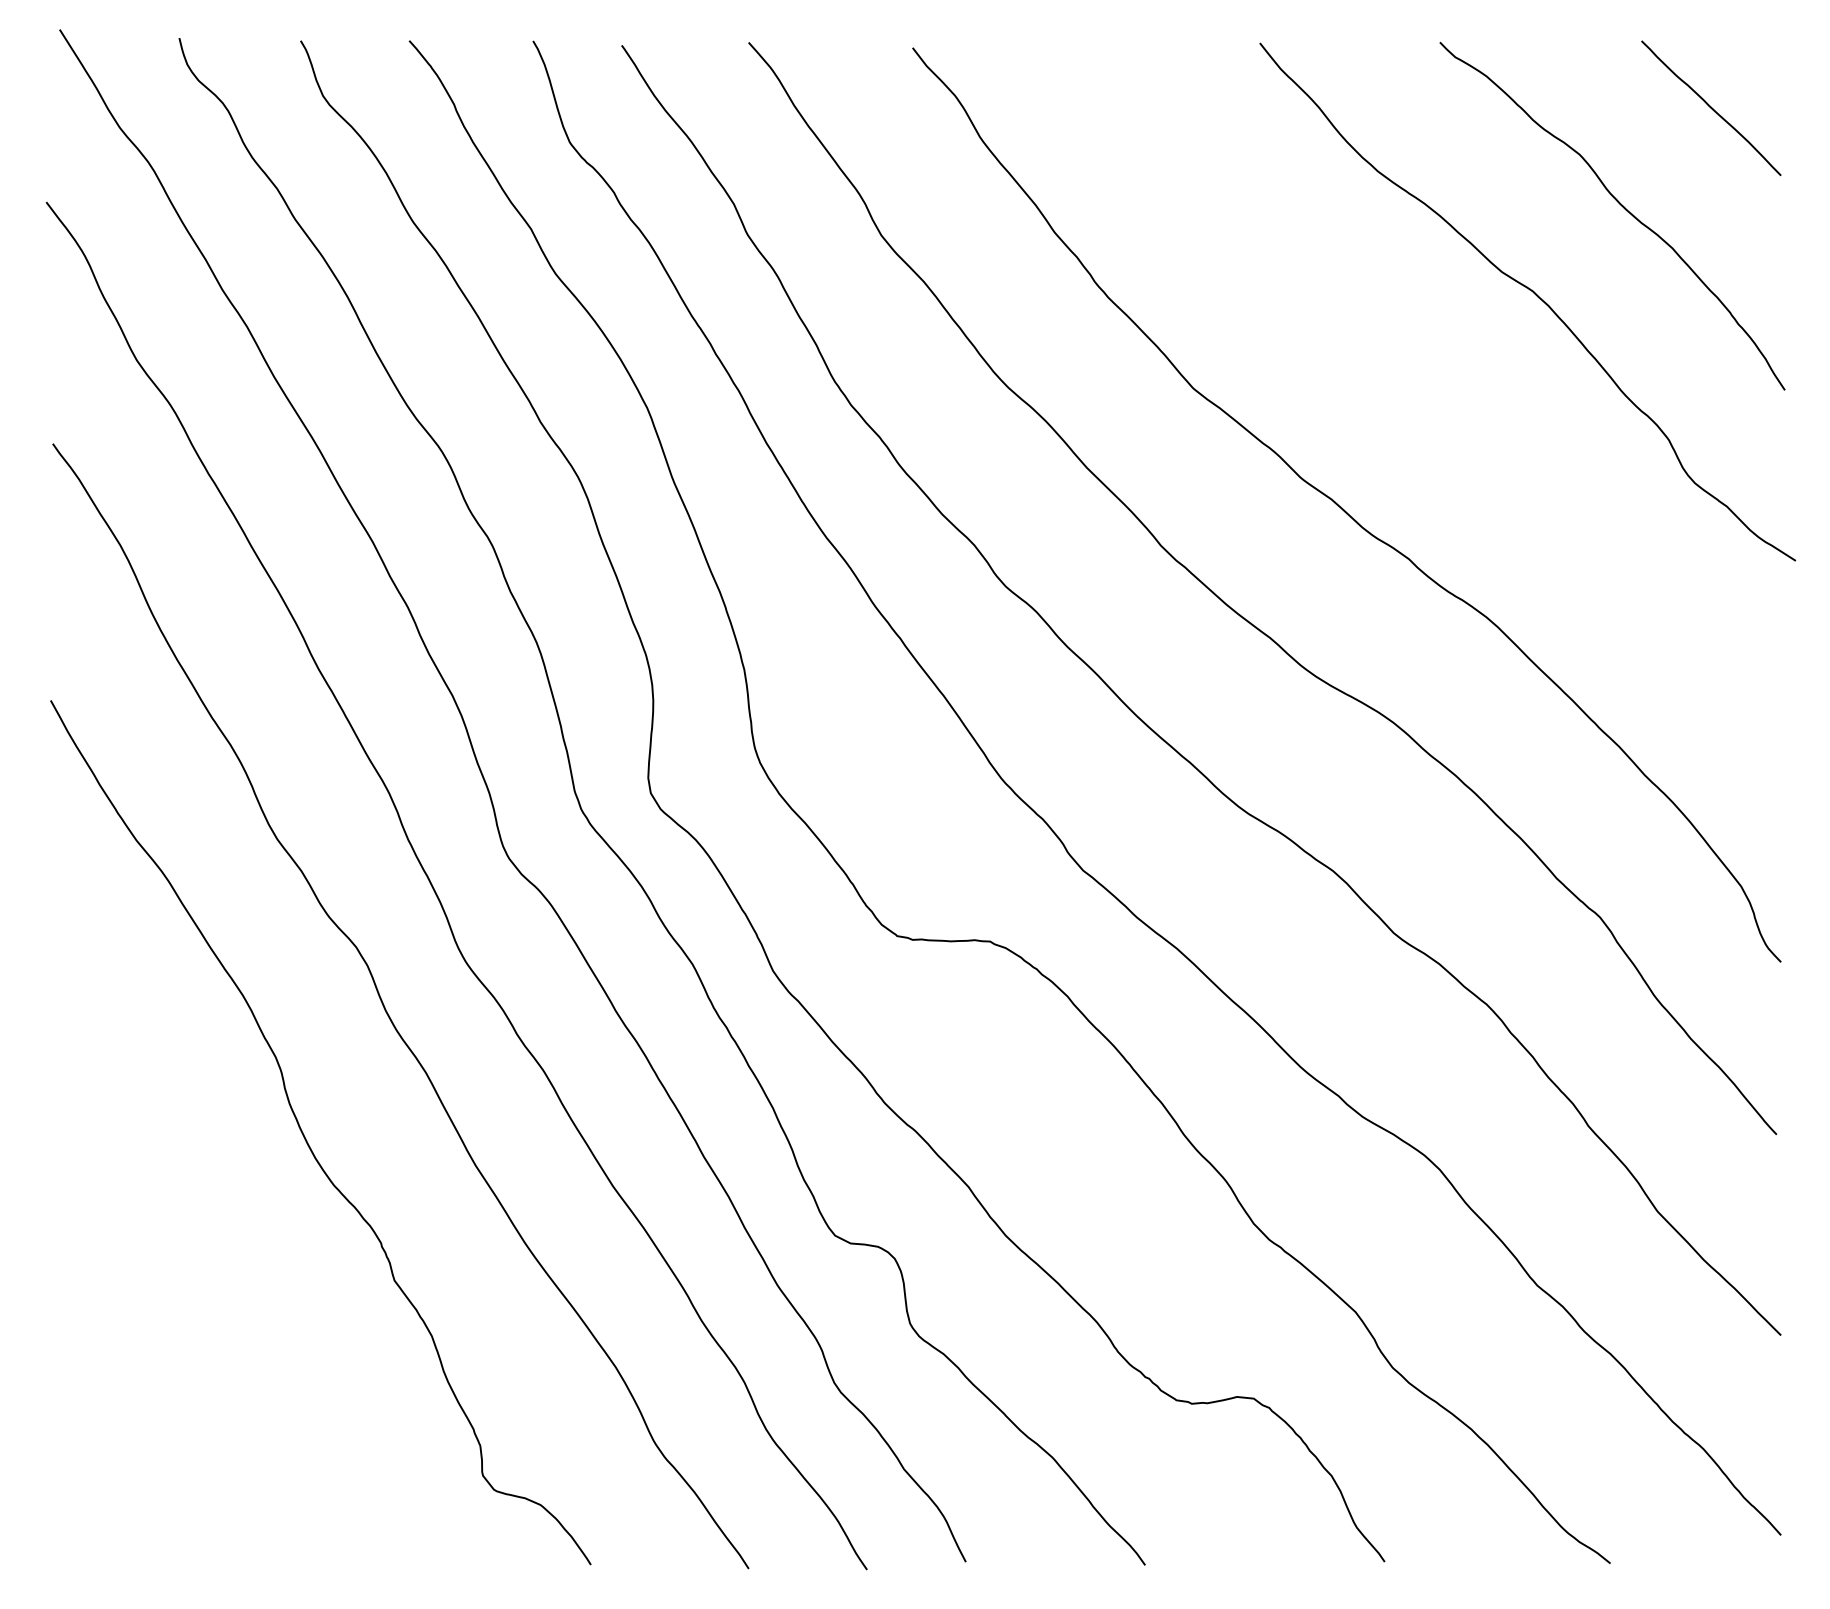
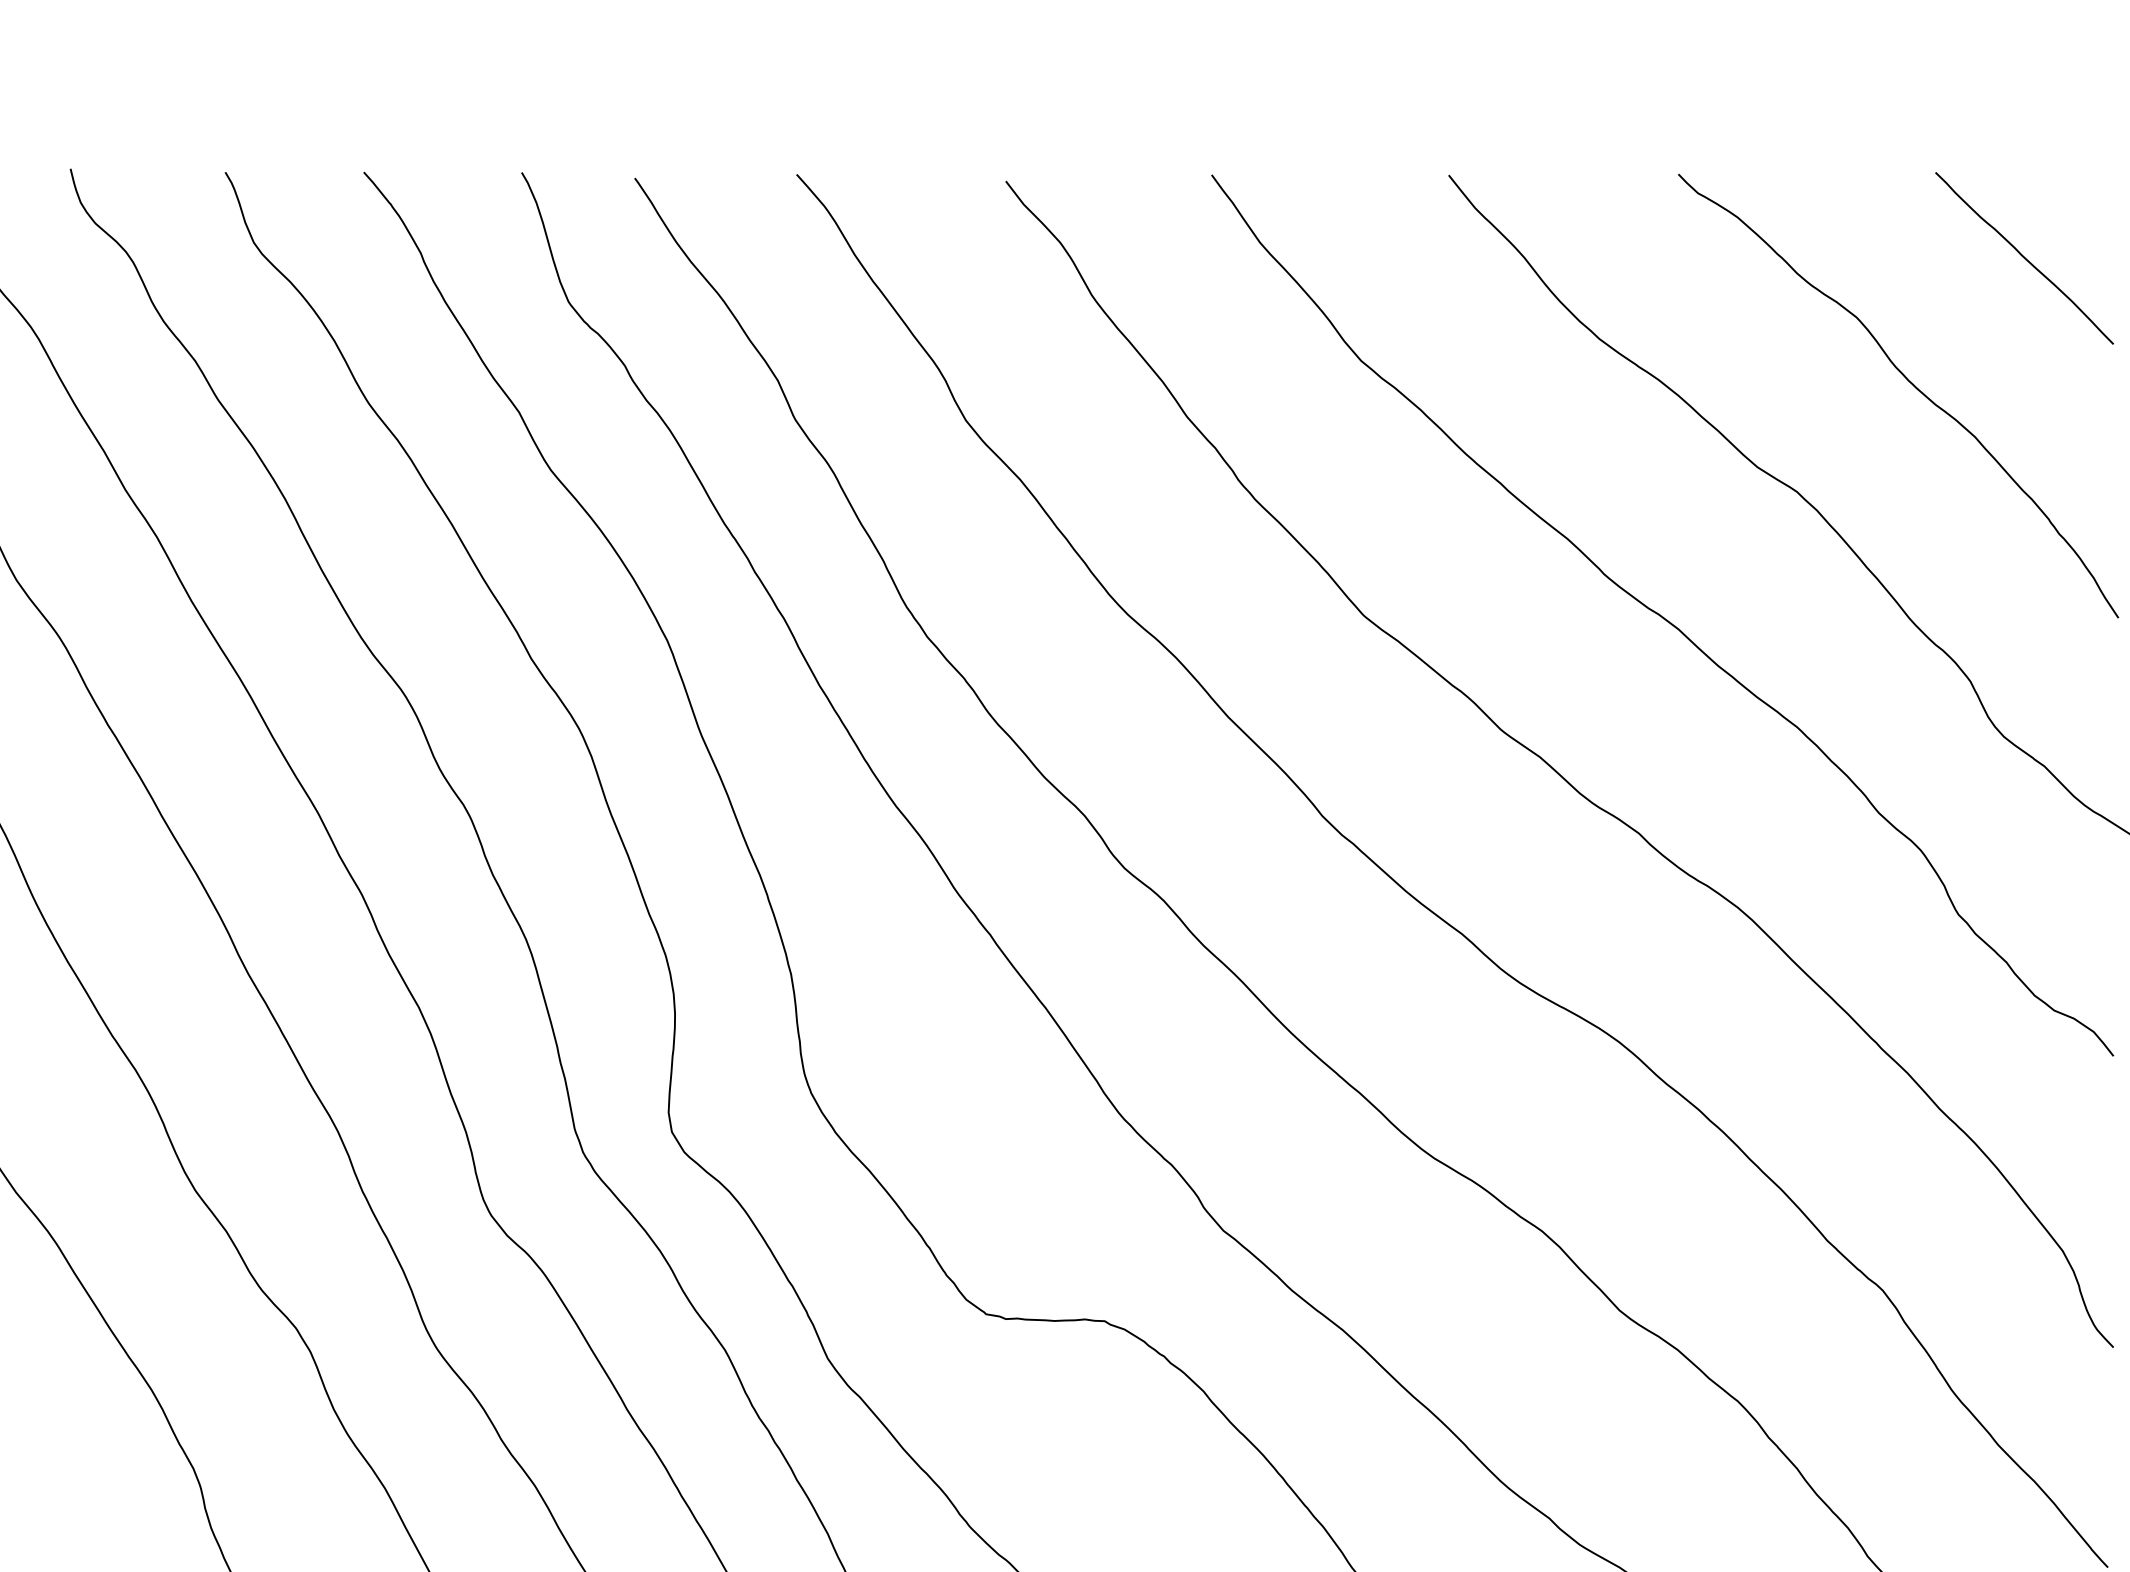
curve: (1427, 388) -> (1662, 615), added

